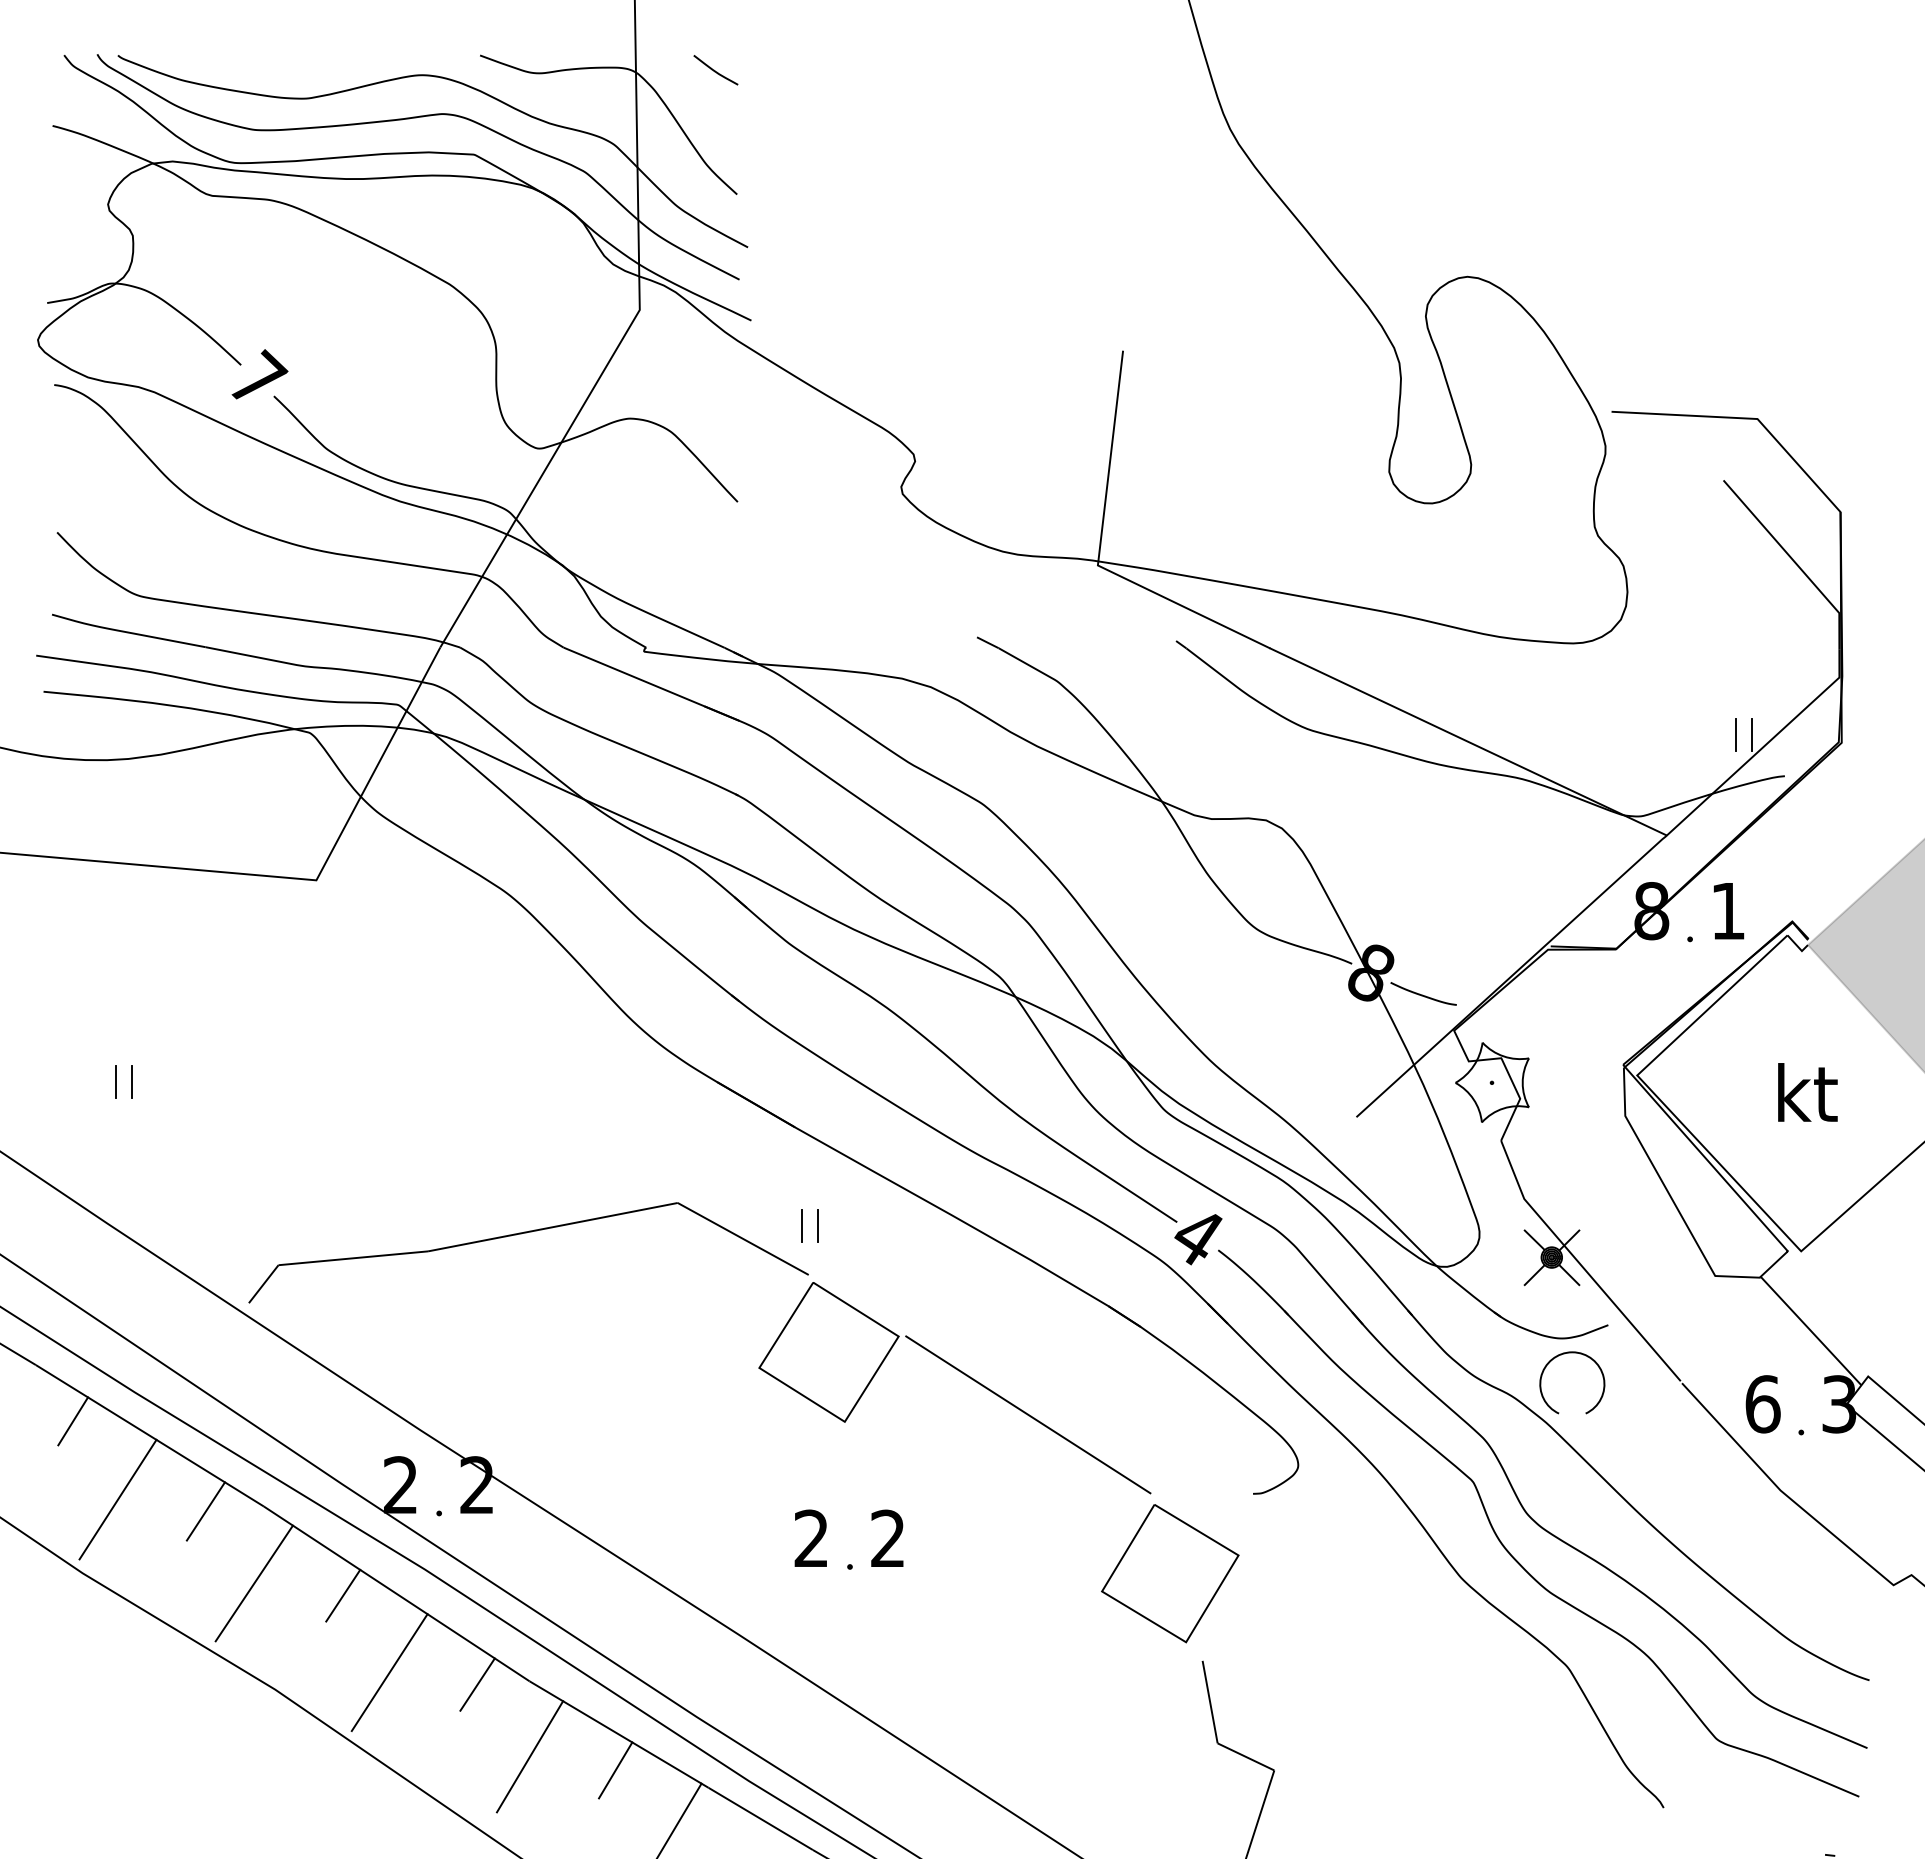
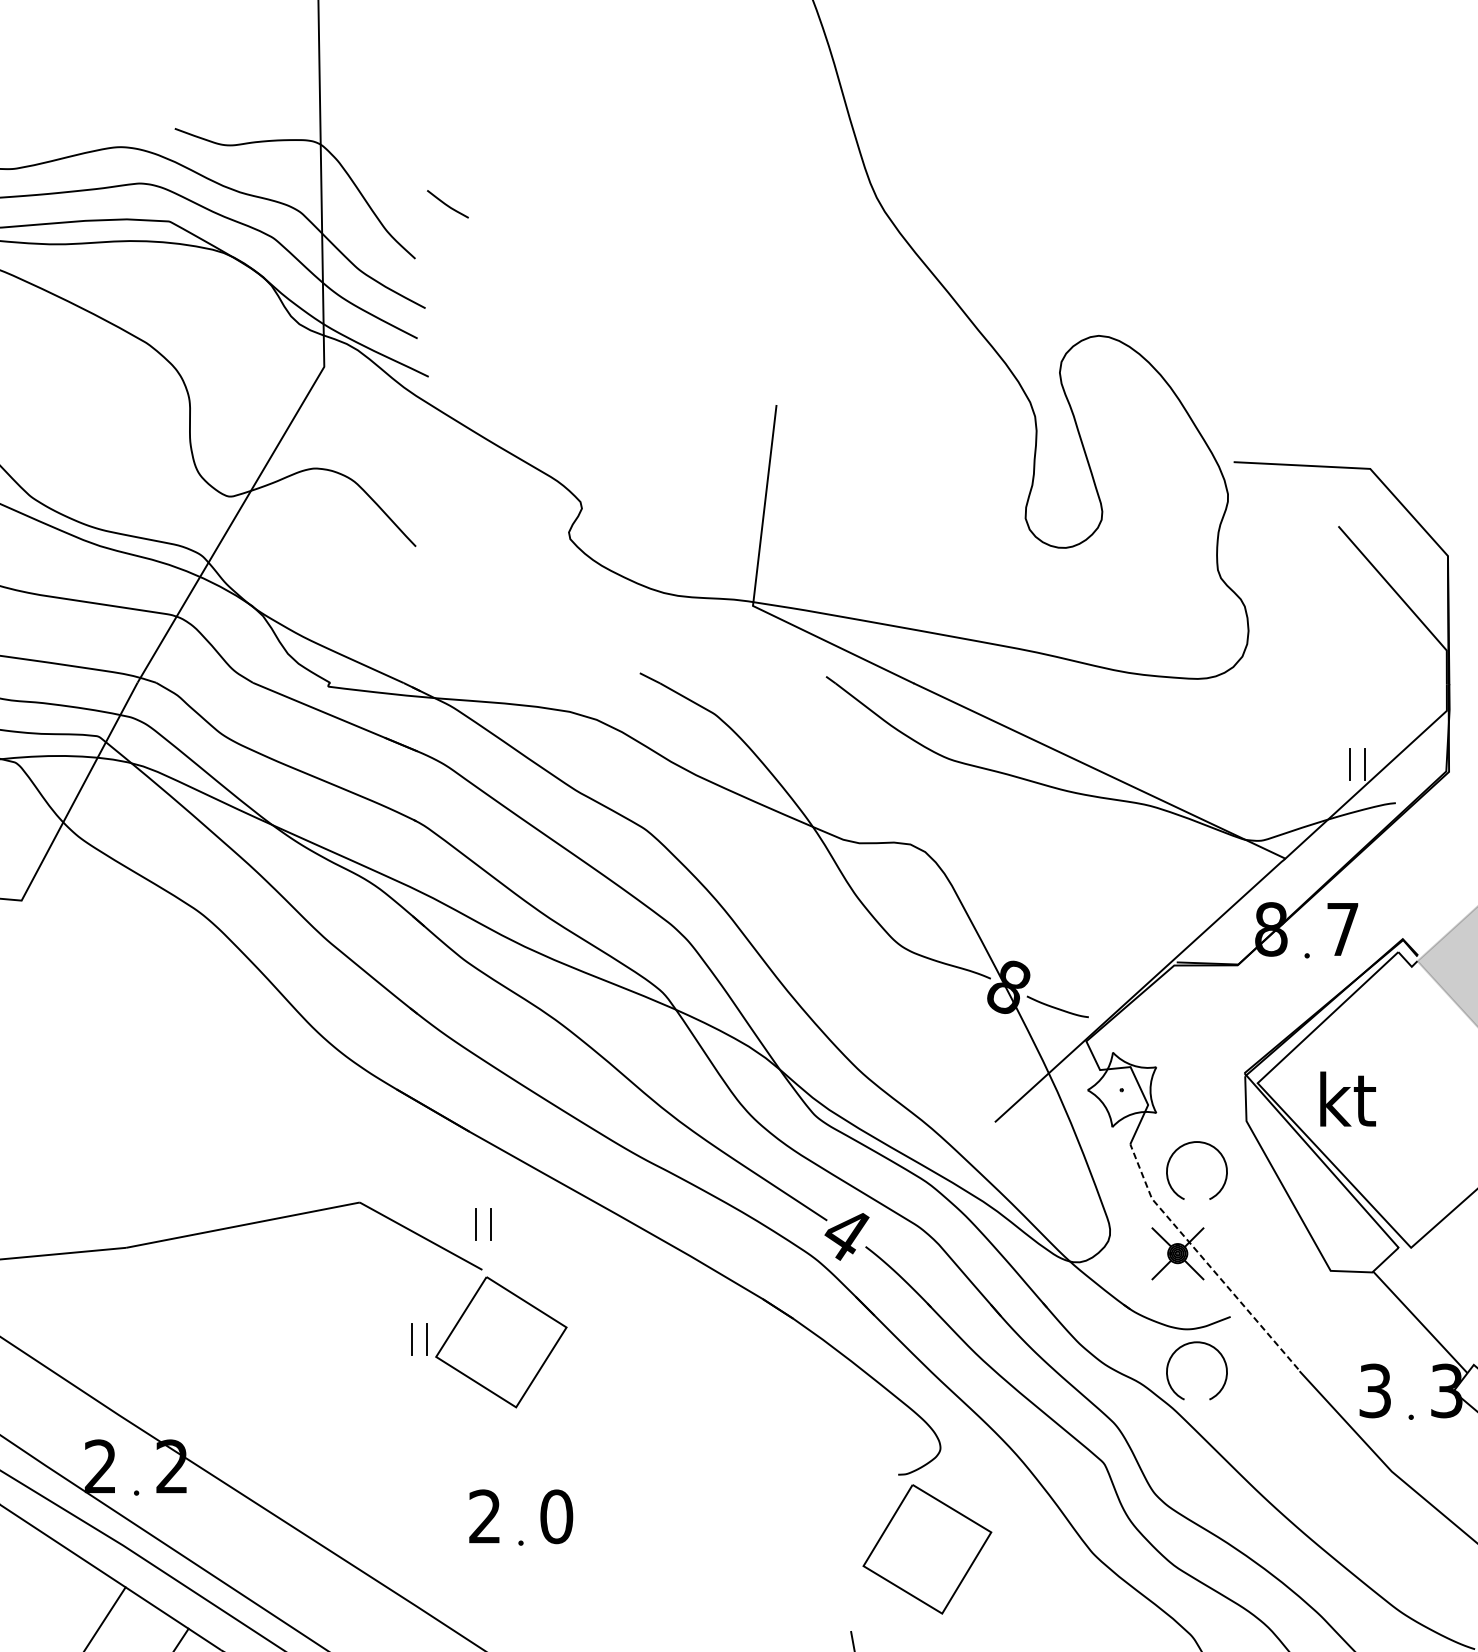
curve: (715, 70) -> (447, 204), moved
text: (1728, 911) -> (1343, 929), 1 -> 7
text: (1807, 1092) -> (1347, 1099), moved
part: (1579, 1140) -> (1203, 1144), added
line: (1581, 1265) -> (1205, 1261), solid -> dashed
part: (734, 1348) -> (412, 1338), added
text: (1762, 1404) -> (1374, 1391), 6 -> 3
line: (1028, 1414) -> (688, 1400), removed
text: (887, 1538) -> (556, 1516), 2 -> 0
part: (1170, 1573) -> (927, 1549), moved
line: (343, 1595) -> (47, 1569), removed

